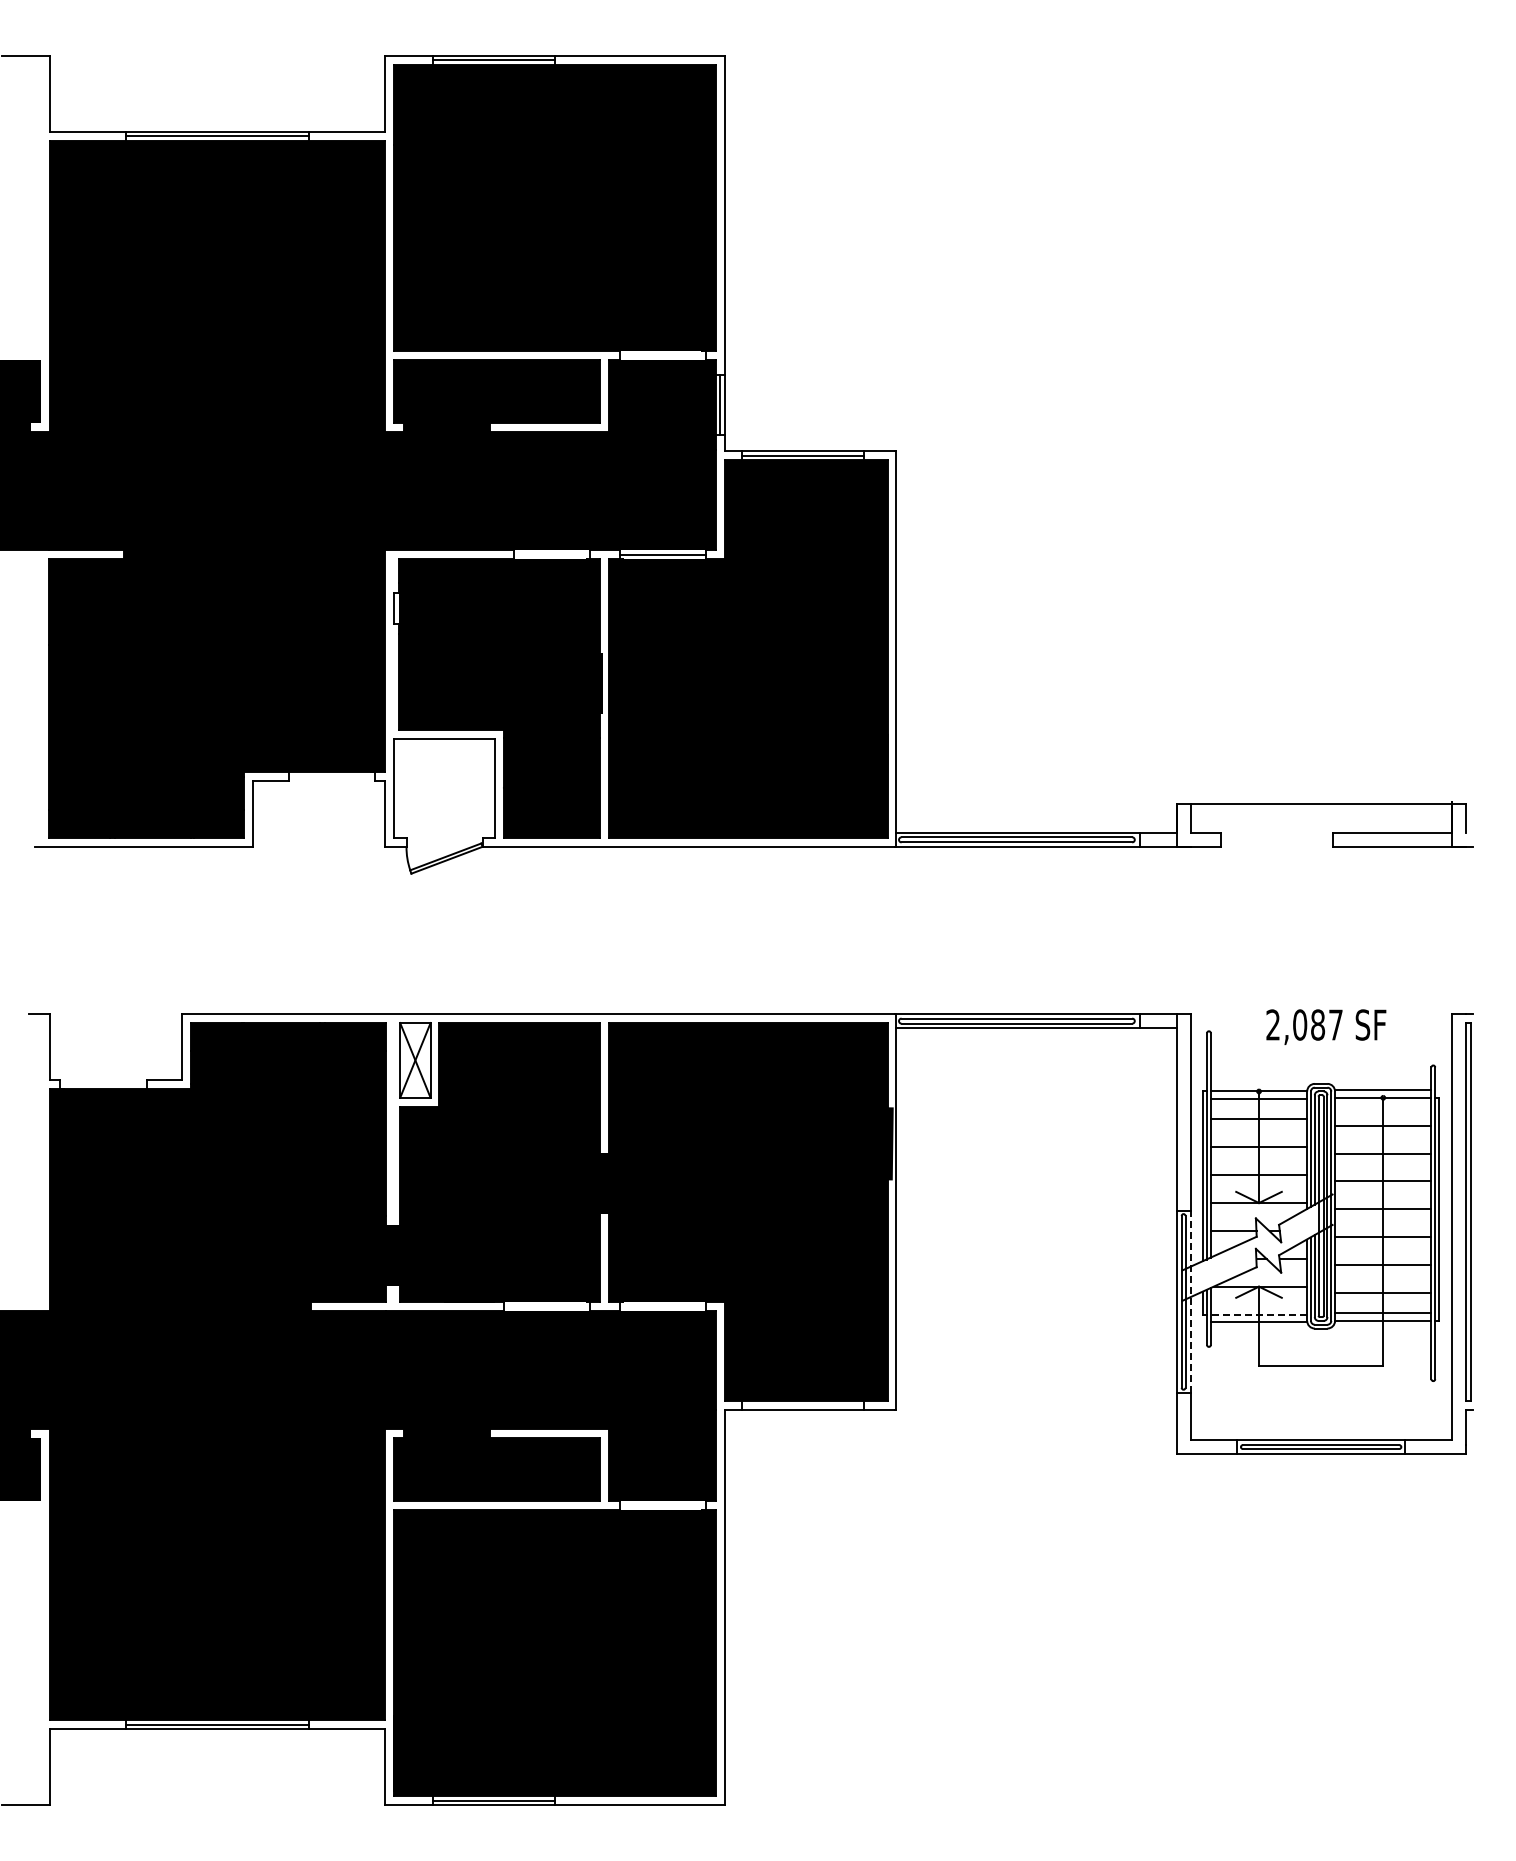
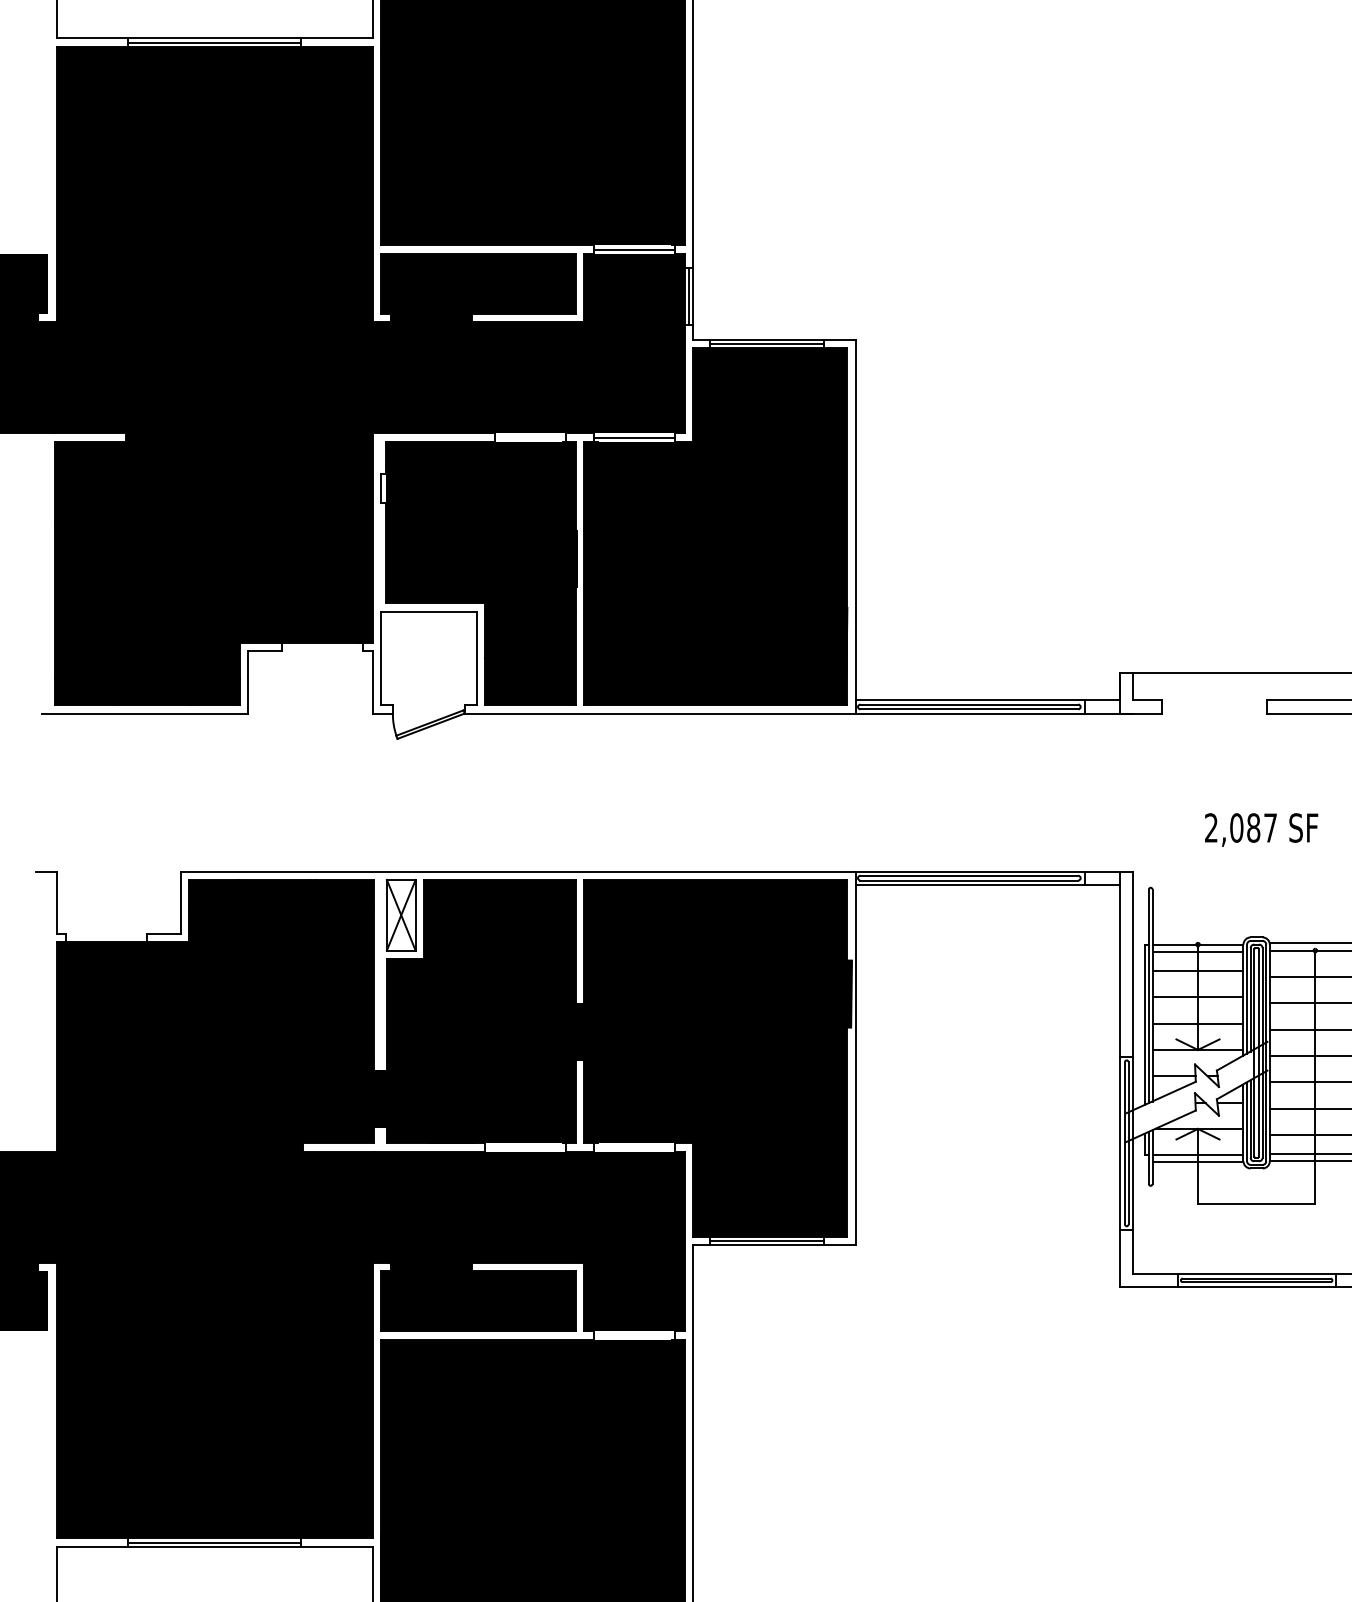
line: (662, 355) -> (634, 249), added
text: (1326, 1026) -> (1261, 829), moved
line: (1190, 1301) -> (1133, 1142), dashed -> solid
line: (1258, 1314) -> (1197, 1155), dashed -> solid
line: (802, 1405) -> (766, 1241), added

